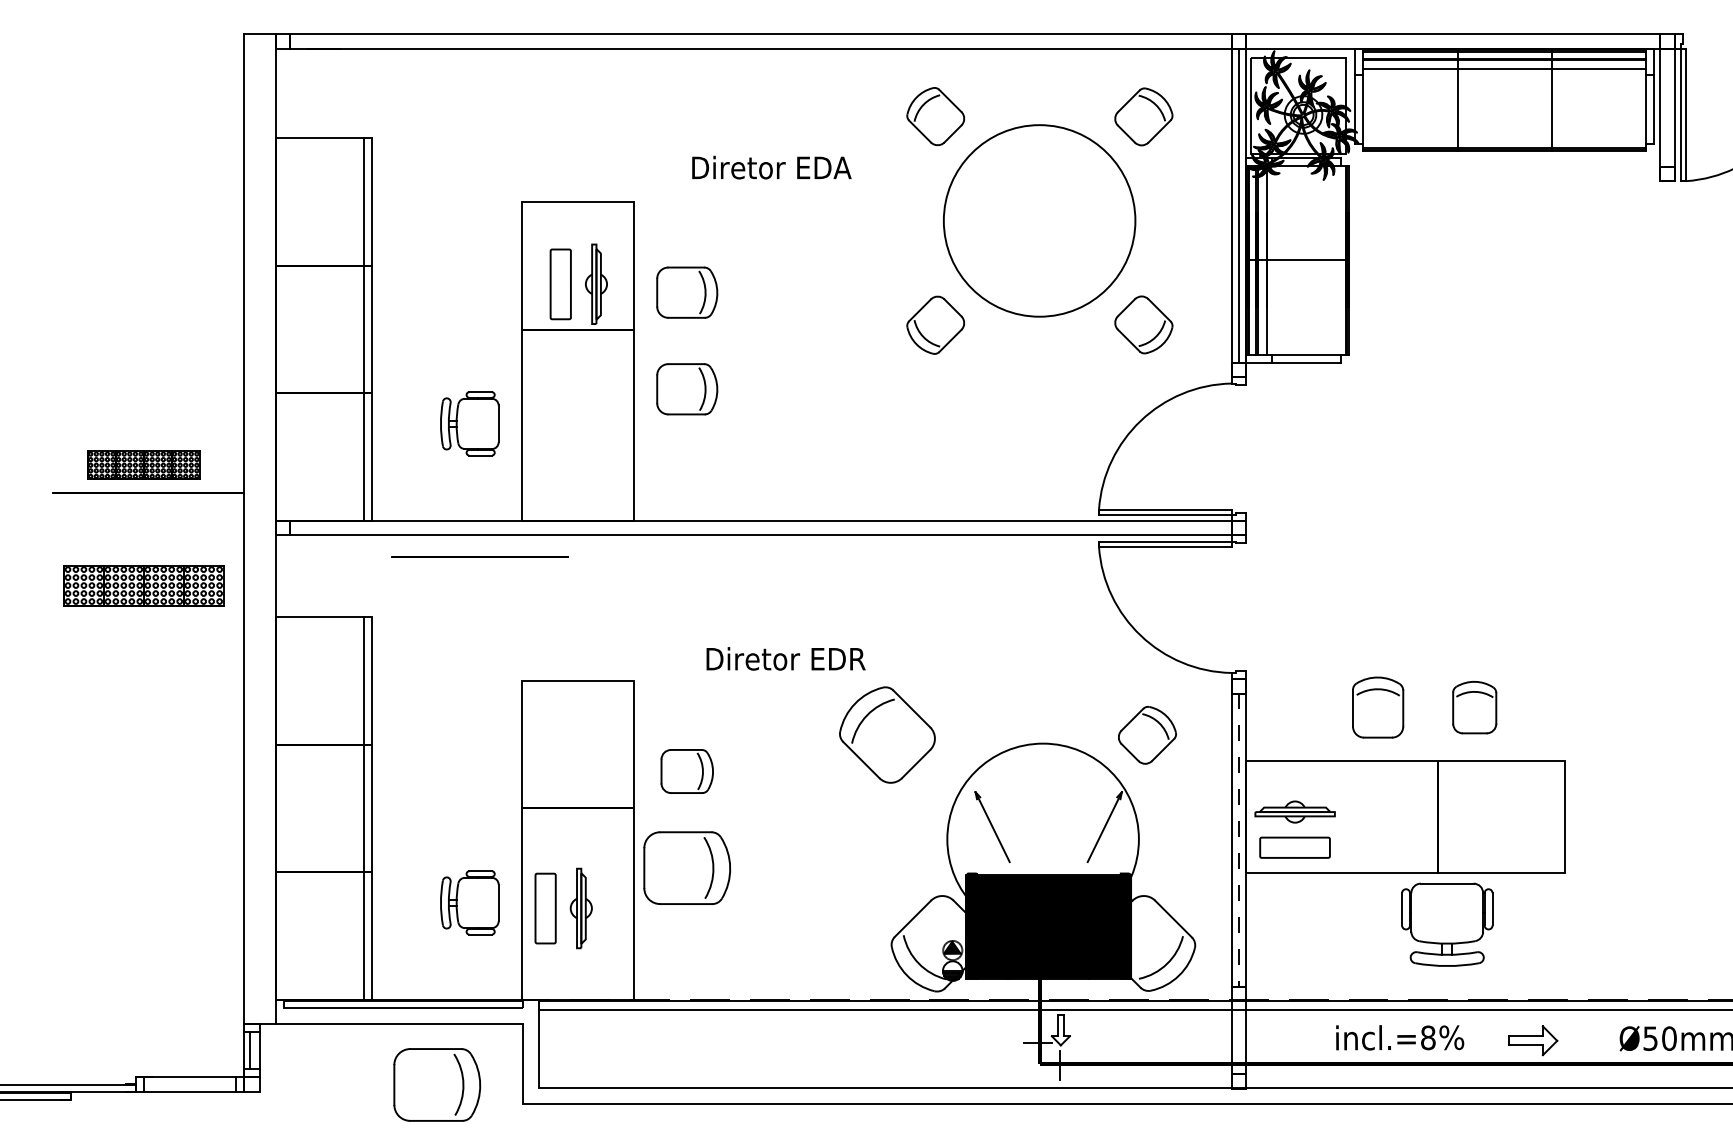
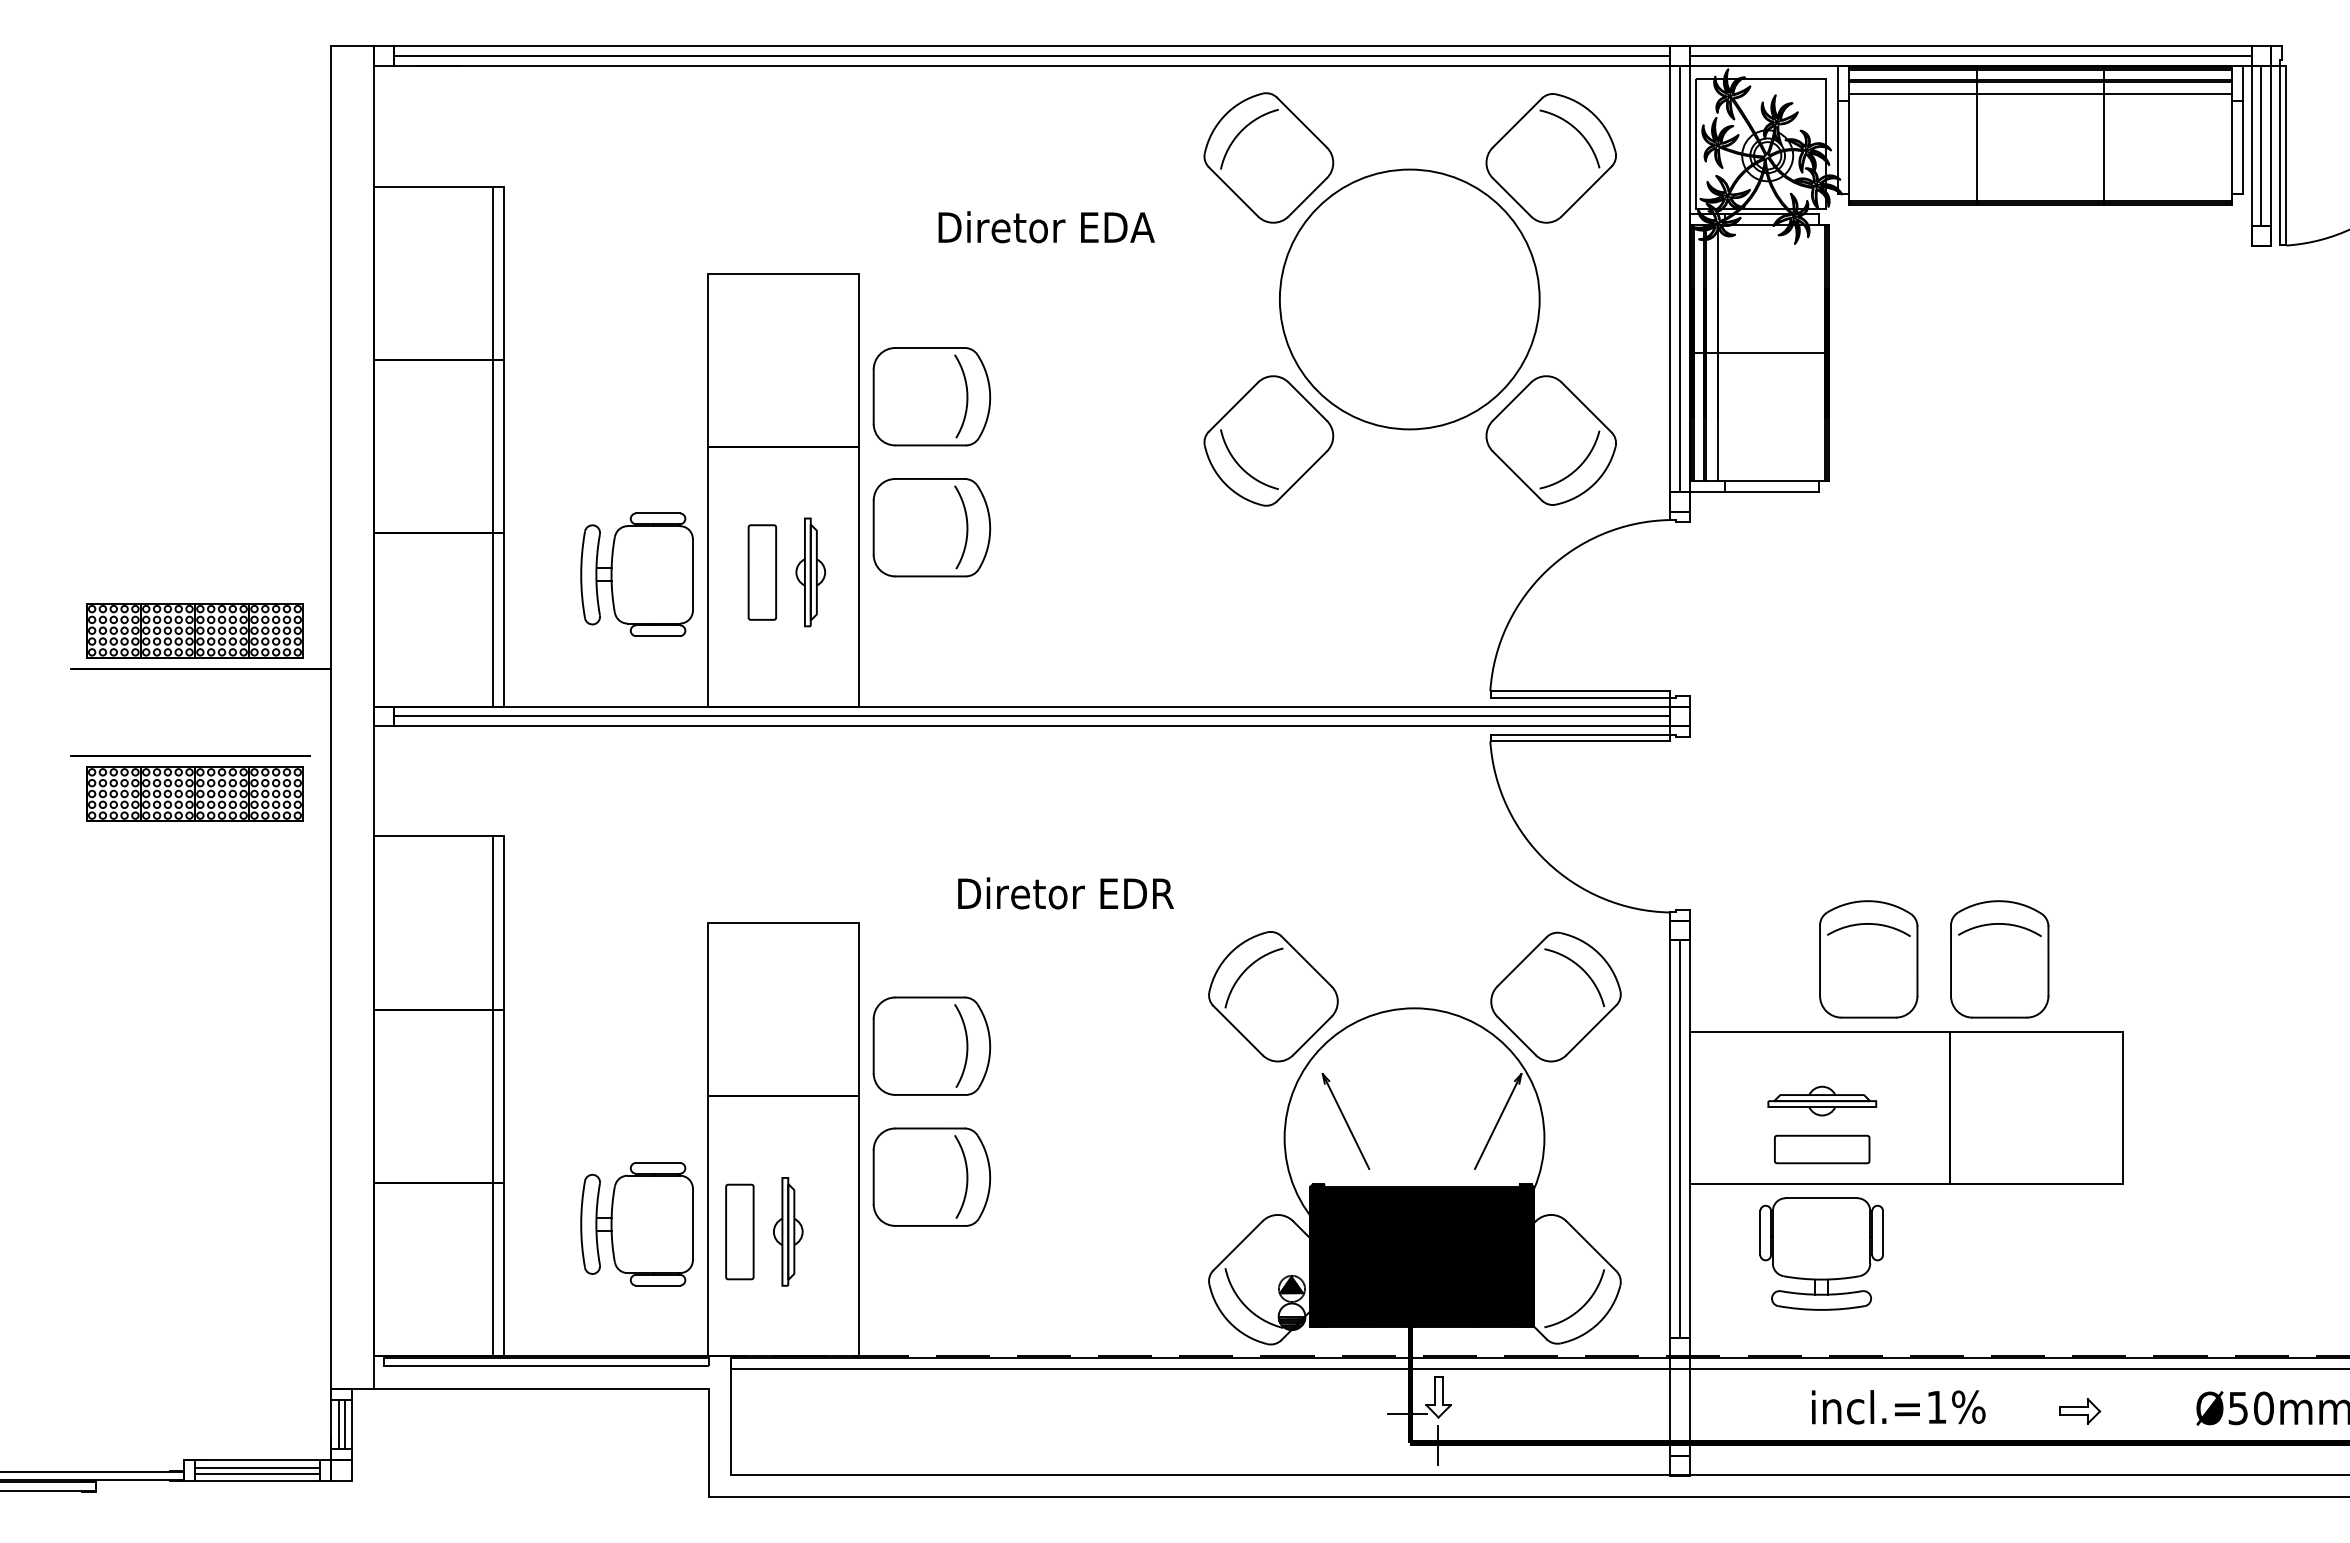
line: (760, 41) -> (1031, 55), added
line: (1453, 41) -> (1970, 55), added
line: (1667, 107) -> (2261, 145), added
part: (935, 116) -> (1268, 157), size x1.67
part: (1143, 116) -> (1550, 158), size x1.67
part: (585, 284) -> (795, 572), moved
part: (686, 292) -> (931, 396), size x1.43
part: (935, 324) -> (1268, 440), size x1.67
part: (1143, 324) -> (1550, 440), size x1.67
part: (686, 389) -> (931, 527), size x1.43
part: (469, 423) -> (636, 574), size x1.43
part: (143, 465) -> (194, 630), size x1.43
line: (760, 528) -> (1031, 716), added
line: (479, 557) -> (190, 755), moved
part: (1377, 707) -> (1868, 959), size x1.43
part: (1474, 707) -> (1999, 959), size x1.67
part: (887, 734) -> (1273, 996), moved
part: (1147, 734) -> (1555, 996), size x1.67
part: (686, 771) -> (931, 1045), size x1.67
part: (1295, 823) -> (1822, 1116), moved
line: (1238, 840) -> (1679, 1139), dashed -> solid
part: (469, 903) -> (636, 1224), size x1.43
part: (1447, 924) -> (1821, 1253), moved
text: (1428, 1037) -> (1936, 1407), incl.=8%%% -> incl.=1%%%
part: (1534, 1040) -> (2080, 1411), size x0.62
line: (254, 1049) -> (345, 1423), added
line: (189, 1082) -> (257, 1467), added
part: (436, 1084) -> (592, 1470), removed
line: (189, 1087) -> (257, 1474), added

